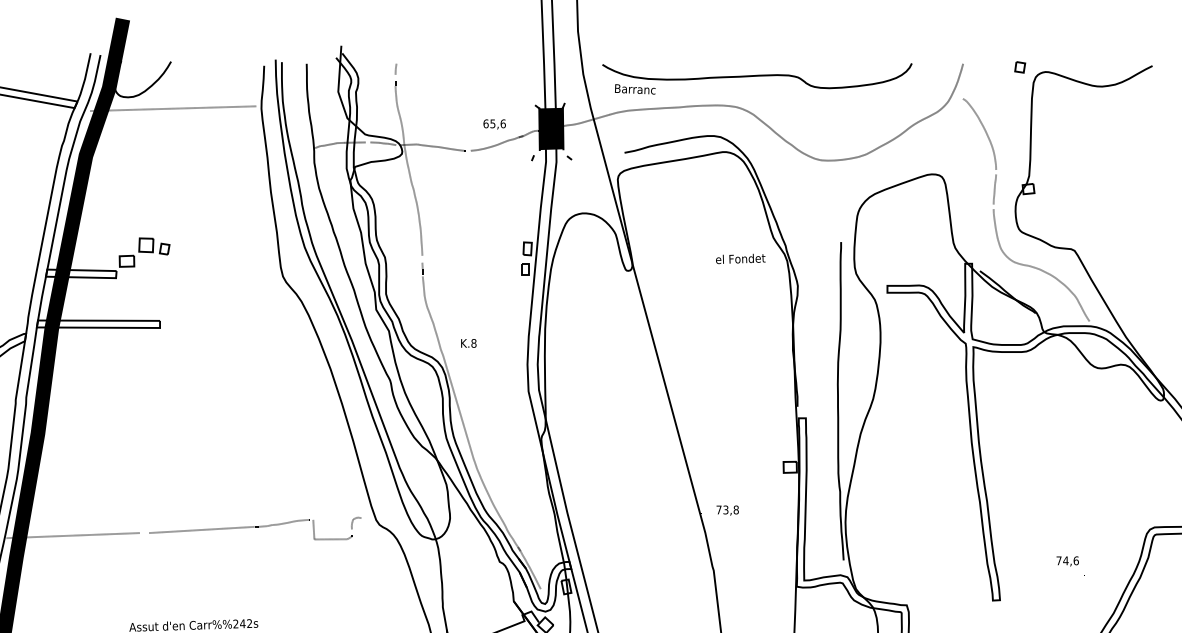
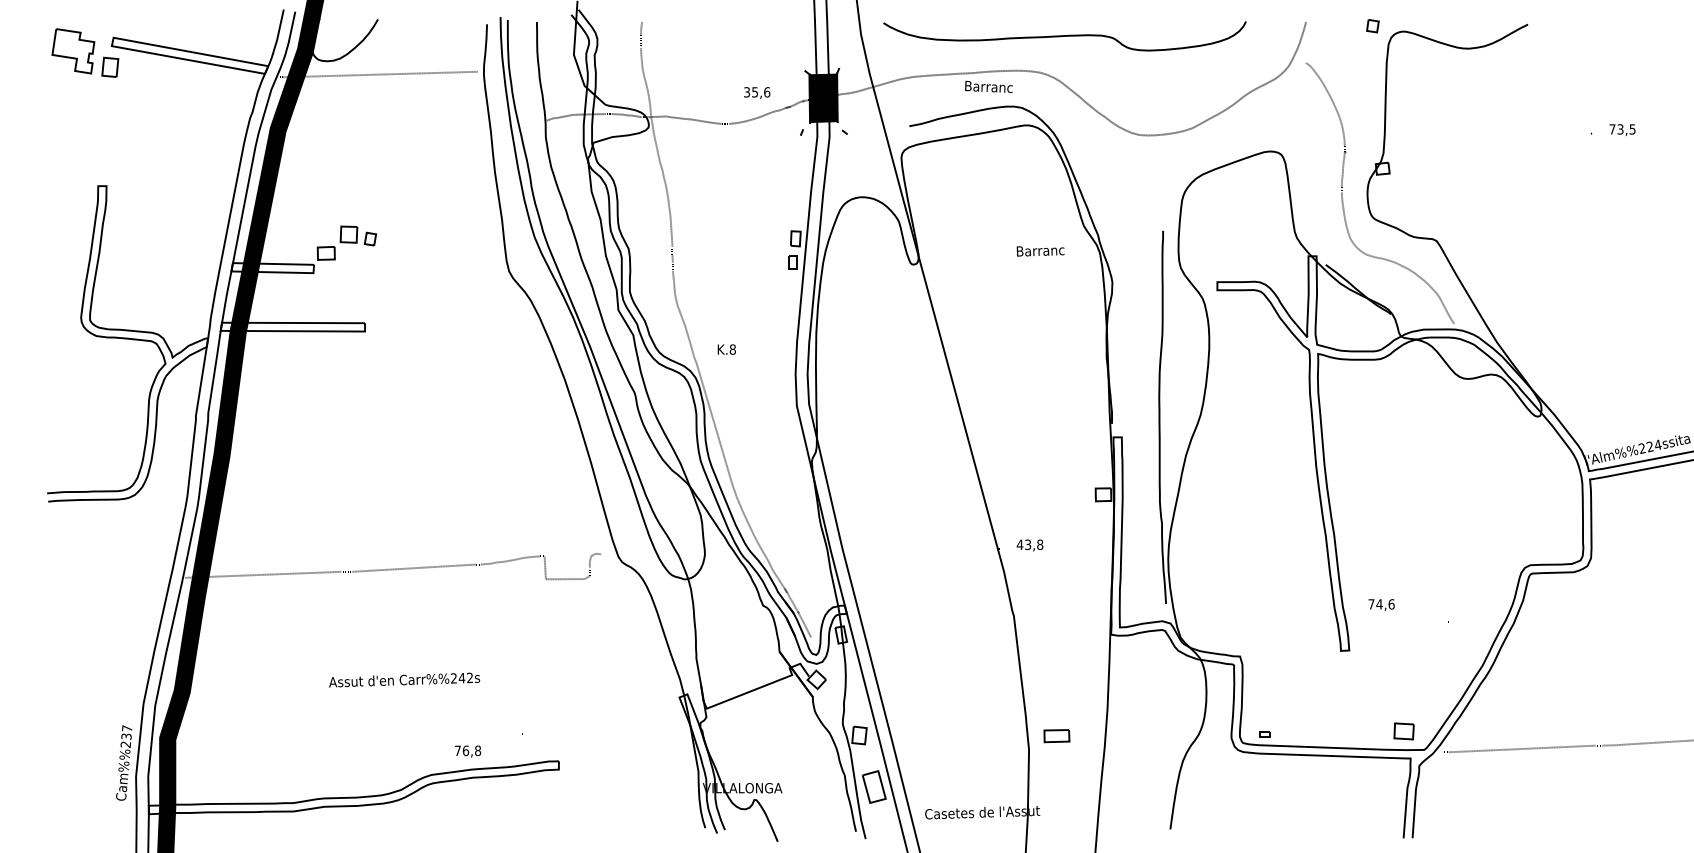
text: (634, 89) -> (988, 86), moved
text: (486, 123) -> (747, 92), 65,6 -> 35,6
text: (740, 258) -> (1045, 250), el Fondet -> Barranc
text: (718, 509) -> (1019, 544), 73,8 -> 43,8
text: (1067, 560) -> (1381, 604), moved

